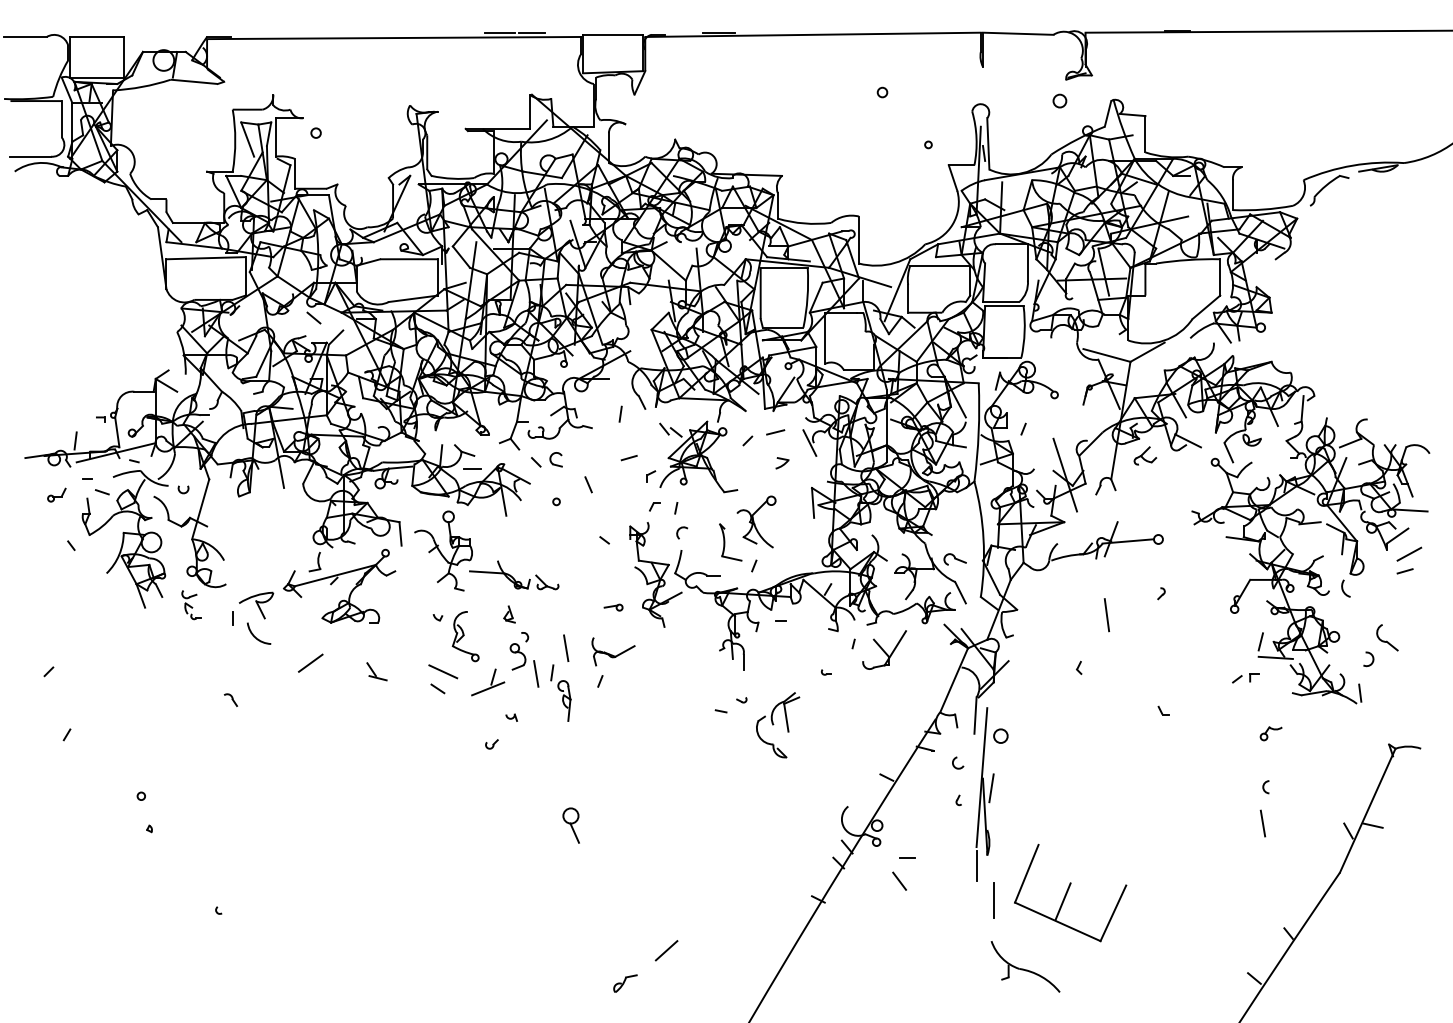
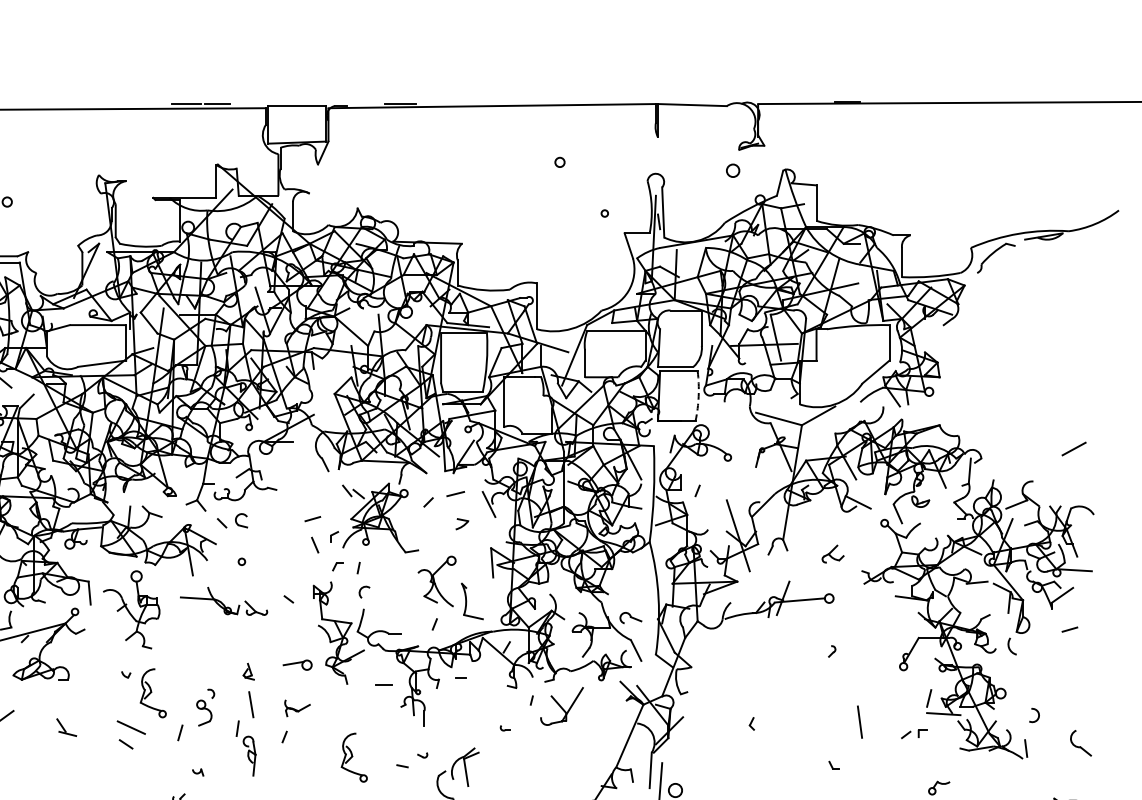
arc: (1024, 332) -> (698, 396), solid -> dashed
line: (620, 413) -> (304, 475), removed
part: (1145, 455) -> (833, 553), moved
line: (472, 468) -> (384, 684), moved
line: (588, 484) -> (315, 544), moved
part: (730, 542) -> (472, 601), moved
line: (1409, 553) -> (1074, 448), moved
part: (514, 575) -> (224, 601), moved
part: (613, 607) -> (297, 664), size x1.6
part: (509, 614) -> (248, 671), moved
line: (1106, 615) -> (859, 722), moved
part: (1387, 637) -> (1081, 742), moved
part: (613, 651) -> (297, 707), size x0.6
line: (536, 673) -> (222, 729), removed
line: (488, 688) -> (175, 743), removed
part: (671, 702) -> (354, 757), added

